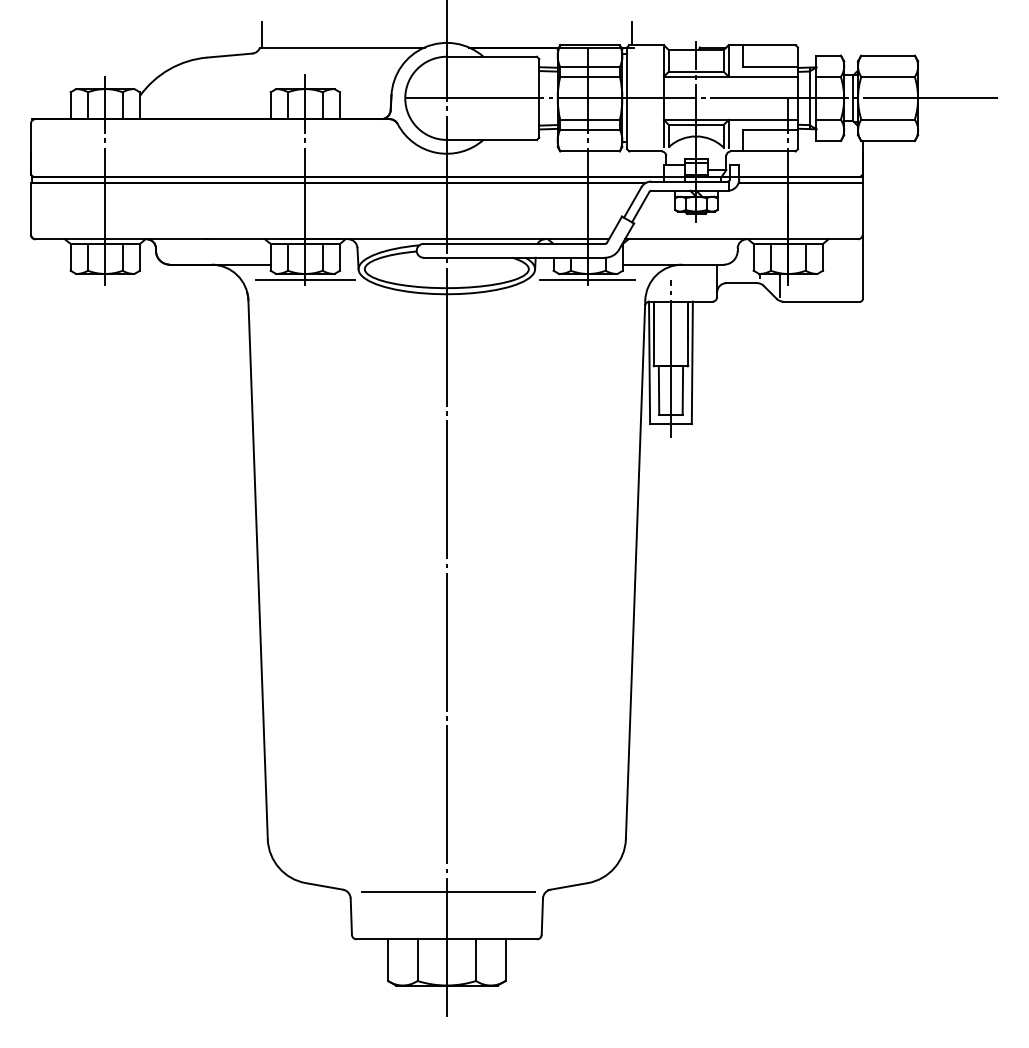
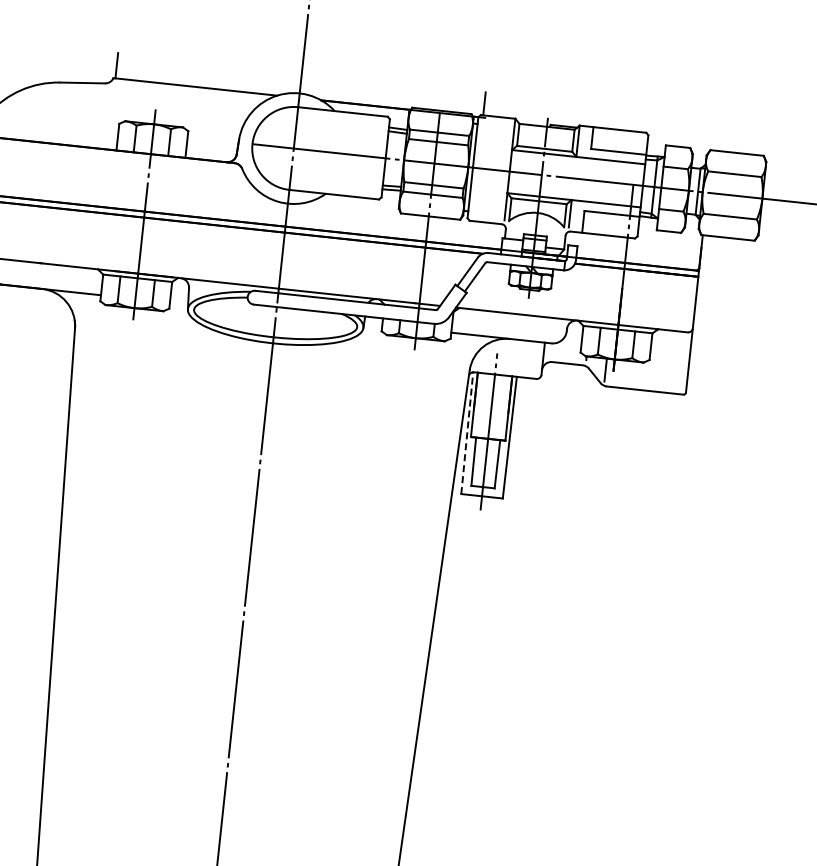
line: (304, 279) -> (133, 313), removed
line: (587, 279) -> (414, 343), removed
line: (649, 362) -> (467, 432), solid -> dashed

